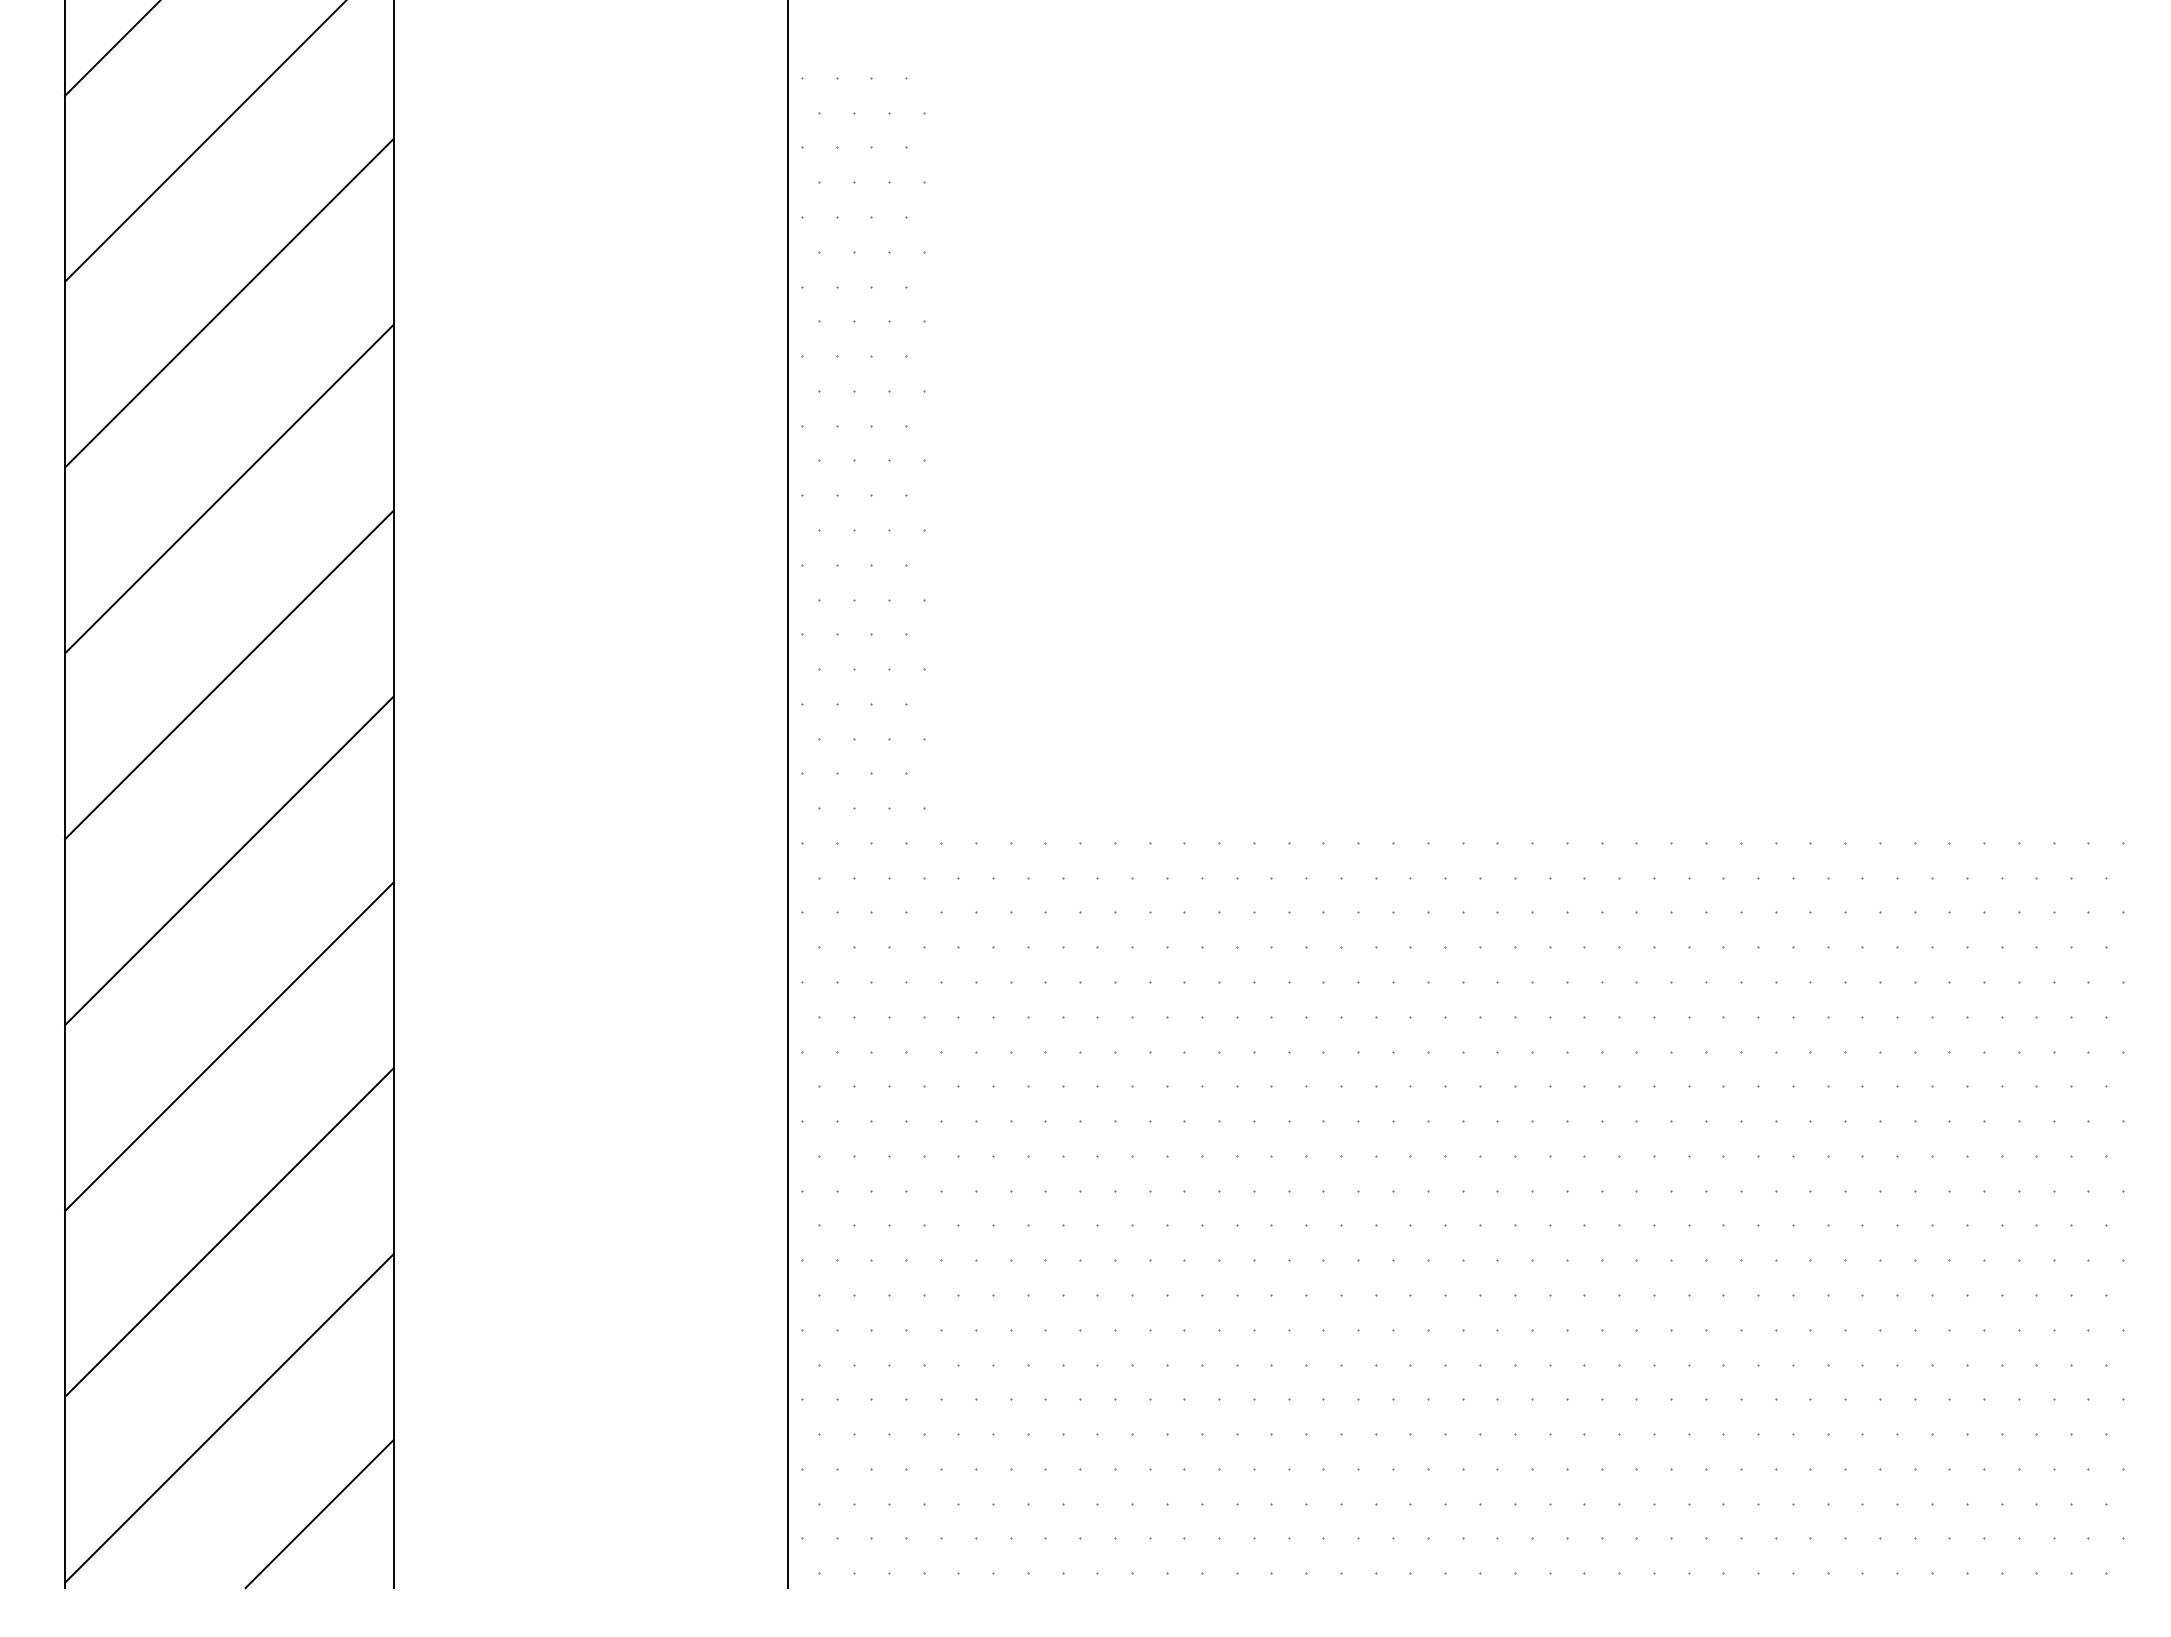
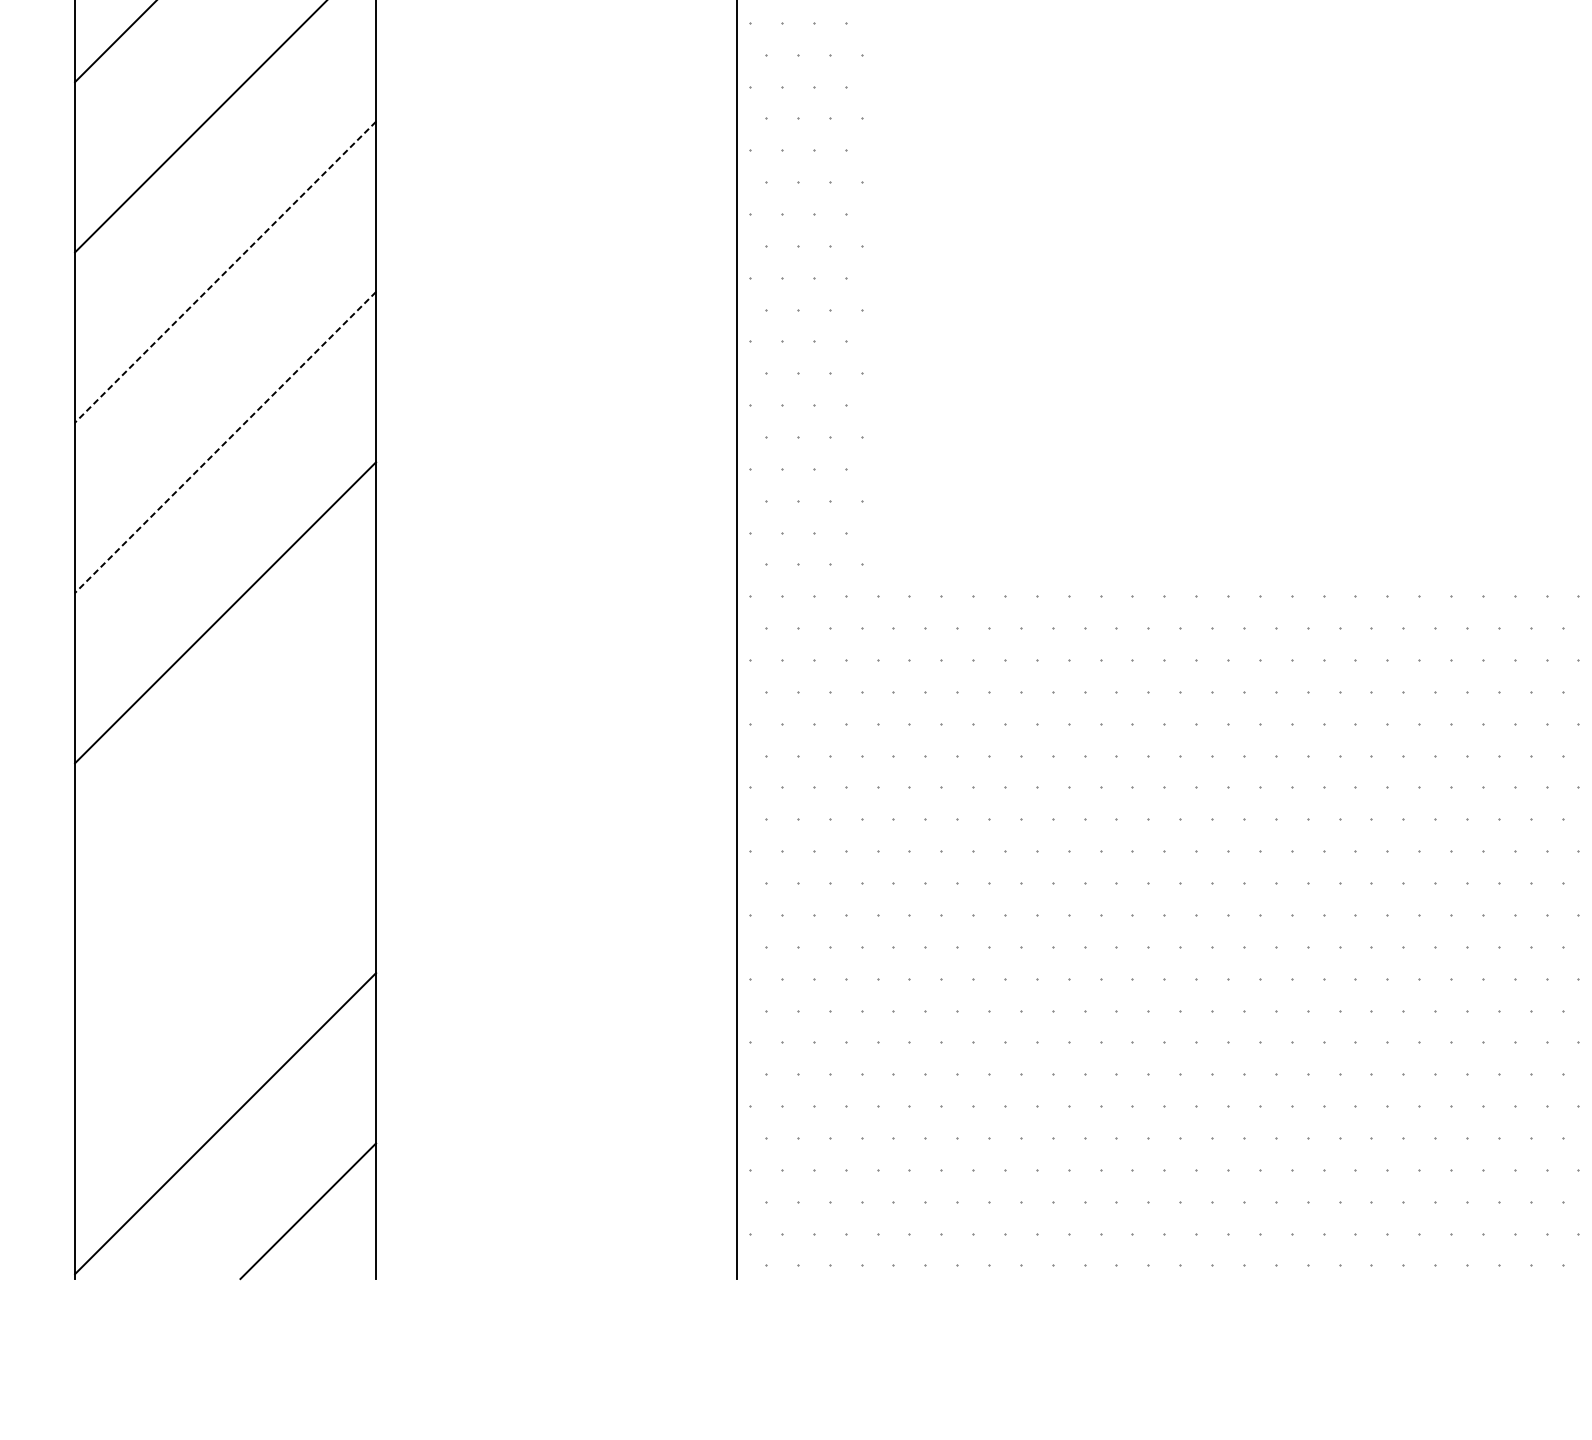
line: (229, 489) -> (225, 272), solid -> dashed
line: (229, 675) -> (225, 442), solid -> dashed
line: (229, 1046) -> (225, 782), removed
line: (229, 1232) -> (225, 953), removed

